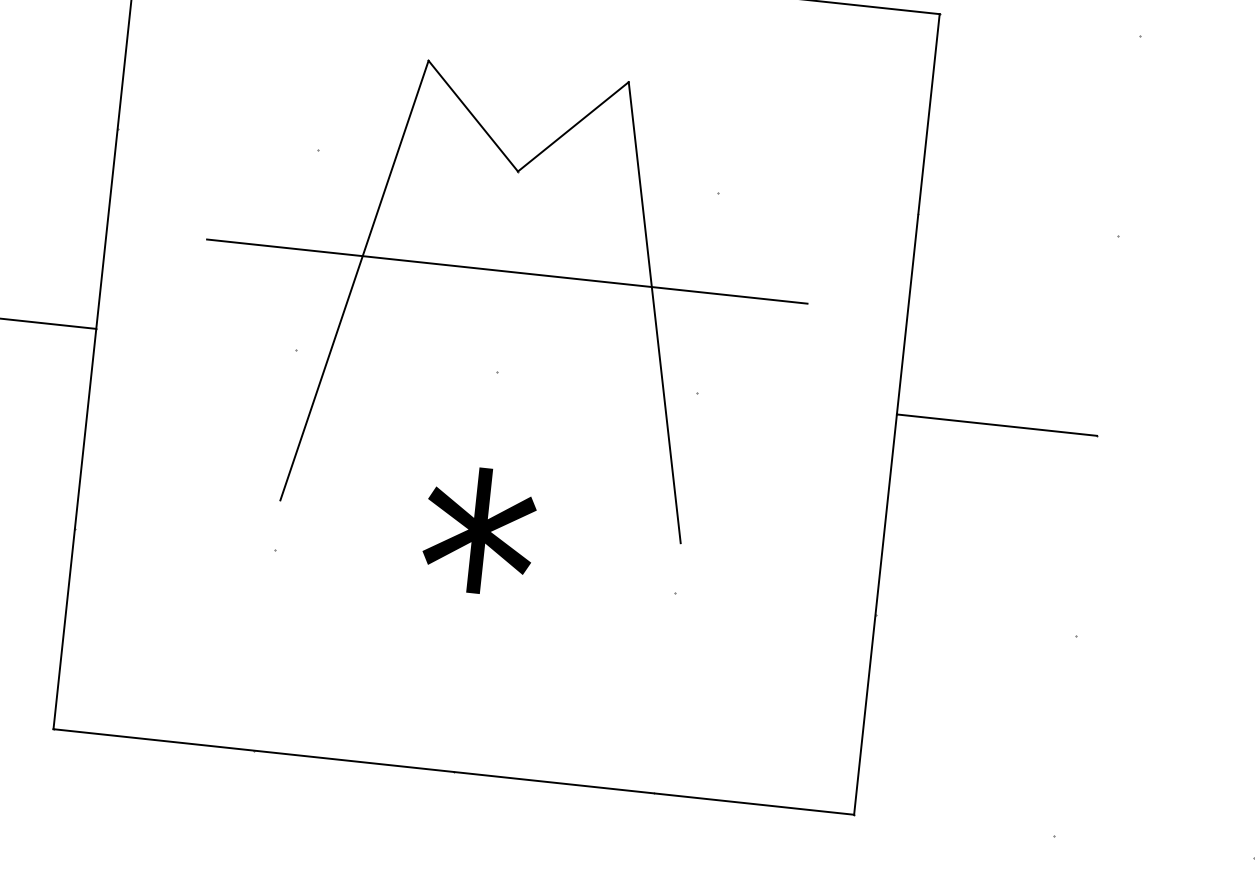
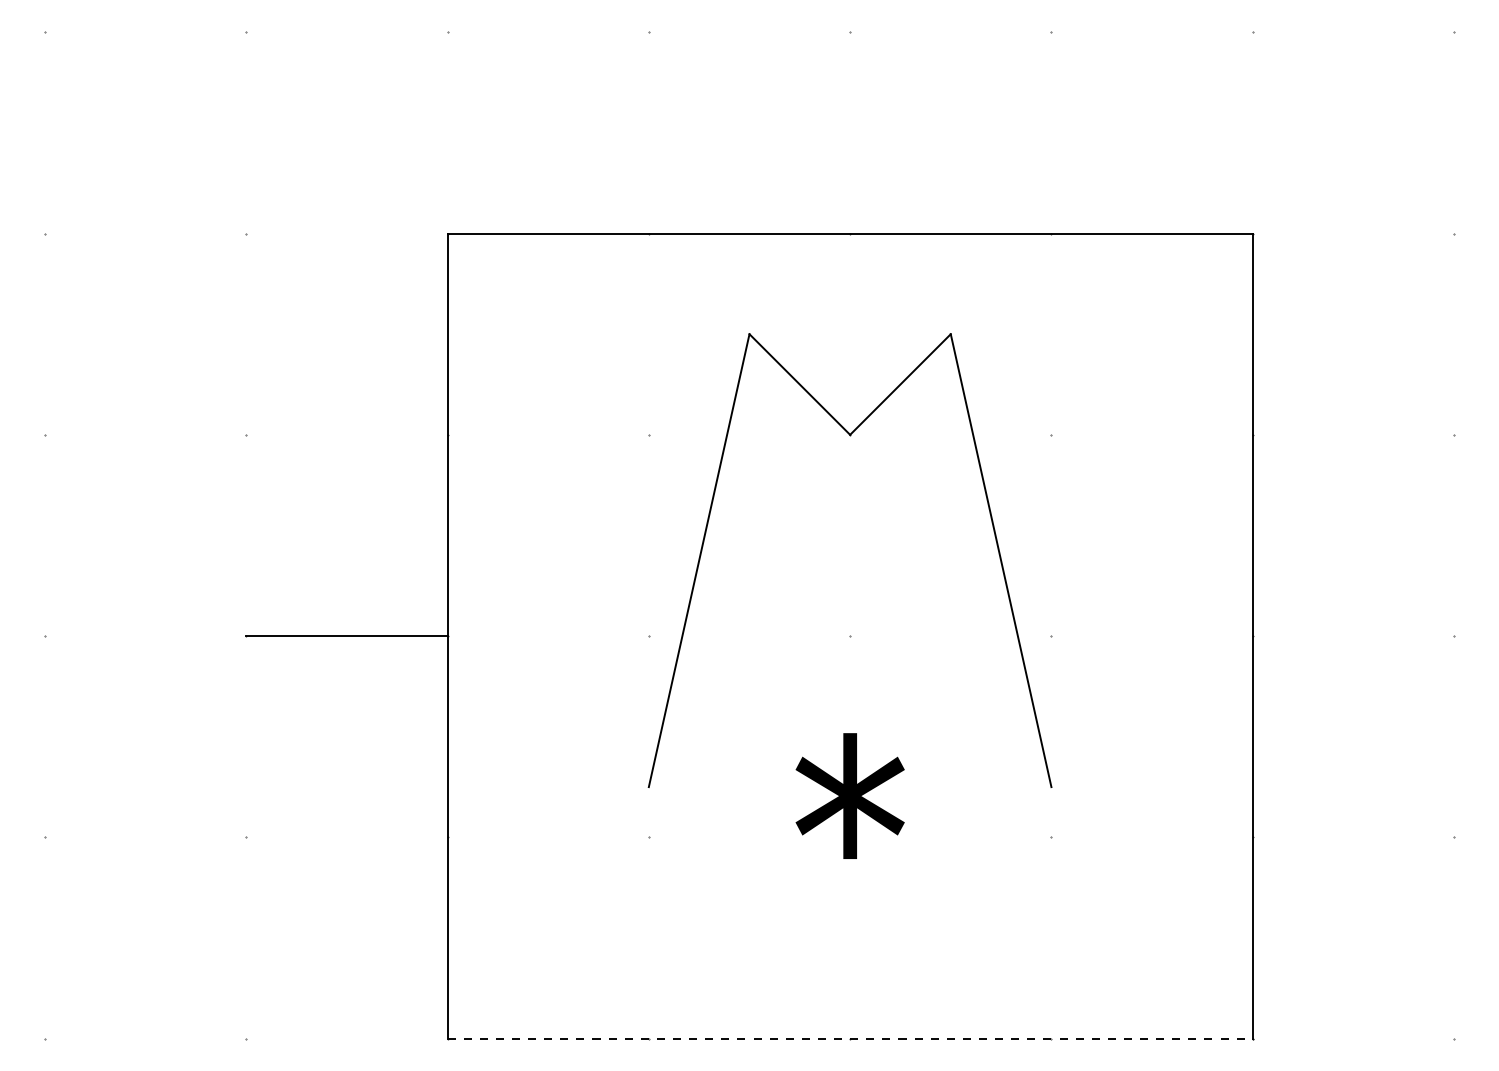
line: (507, 271) -> (850, 535), removed
line: (997, 425) -> (1353, 636), removed
line: (454, 771) -> (850, 1038), solid -> dashed

